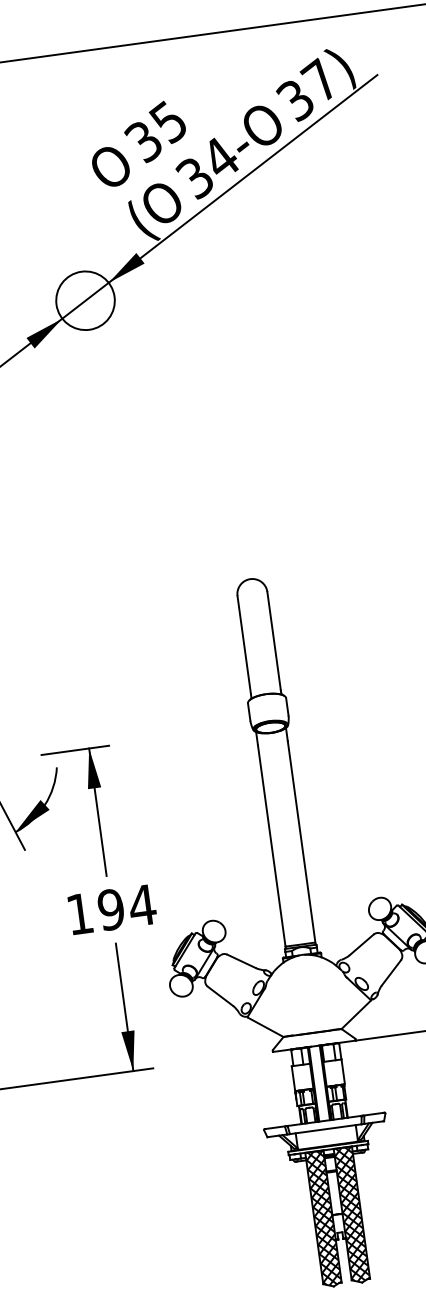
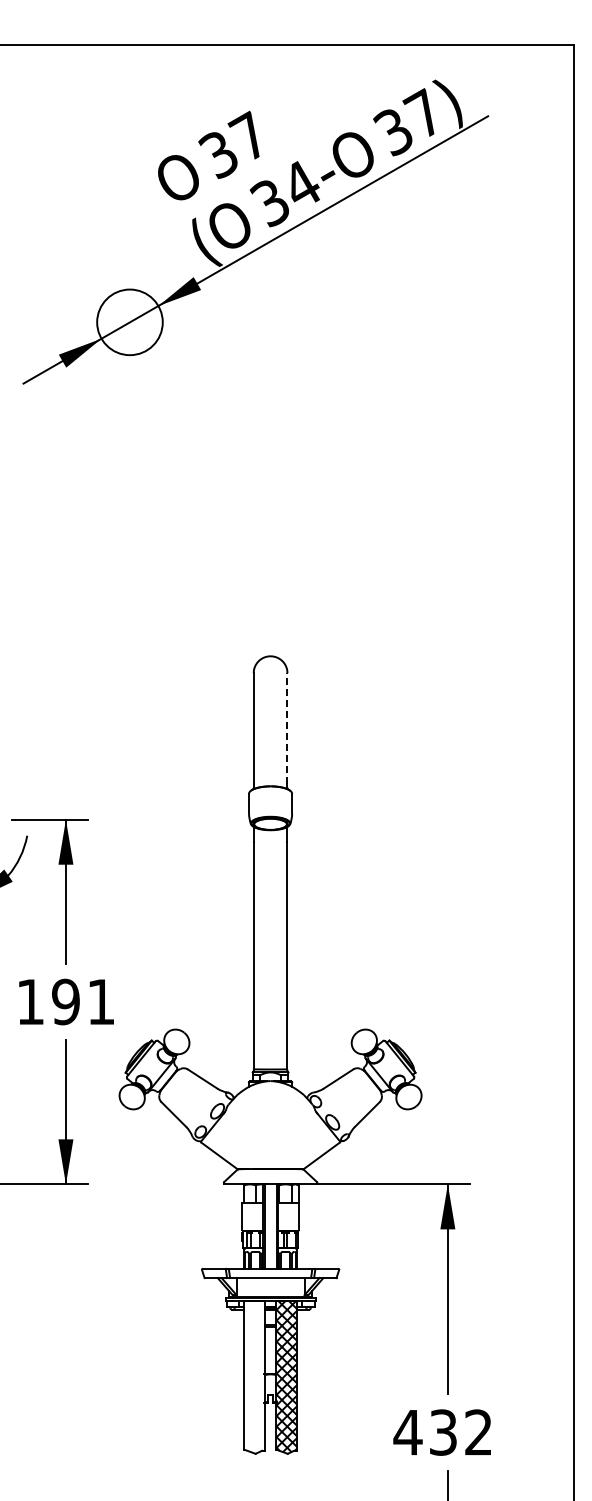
text: (166, 121) -> (247, 135), 35 -> 37
line: (274, 640) -> (287, 728), solid -> dashed
text: (141, 905) -> (100, 1001), 194 -> 191
hatch: (323, 1218) -> (254, 1376), removed

